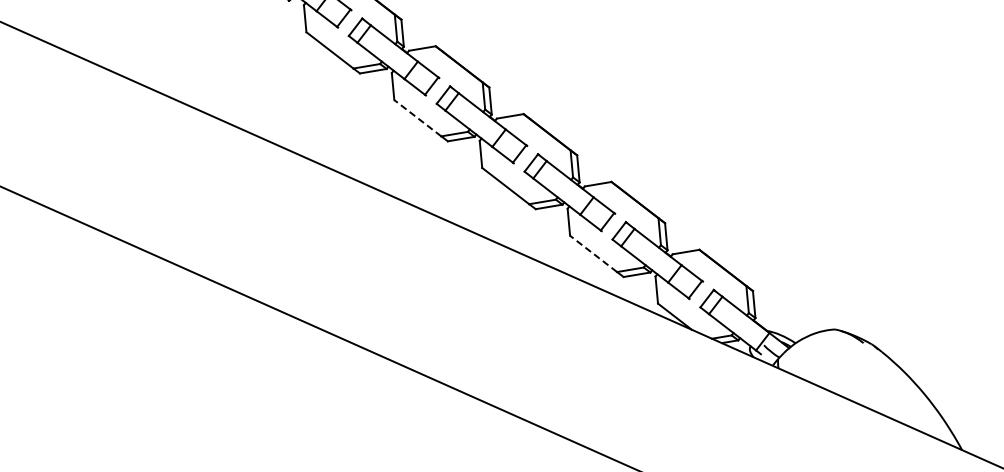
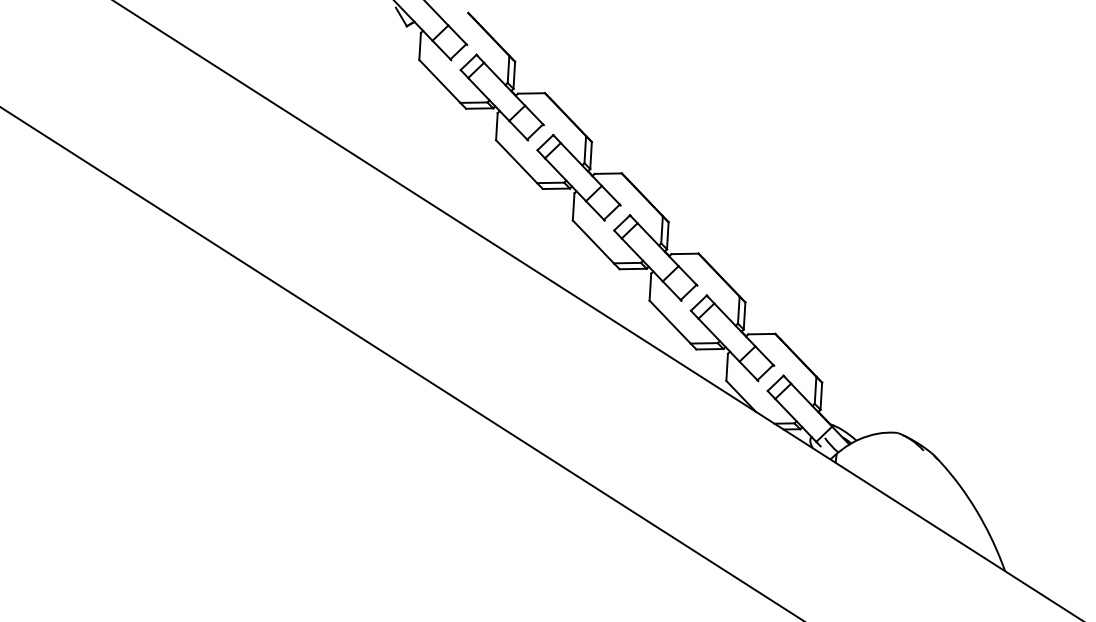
line: (417, 118) -> (516, 161), dashed -> solid
line: (594, 254) -> (670, 322), dashed -> solid

